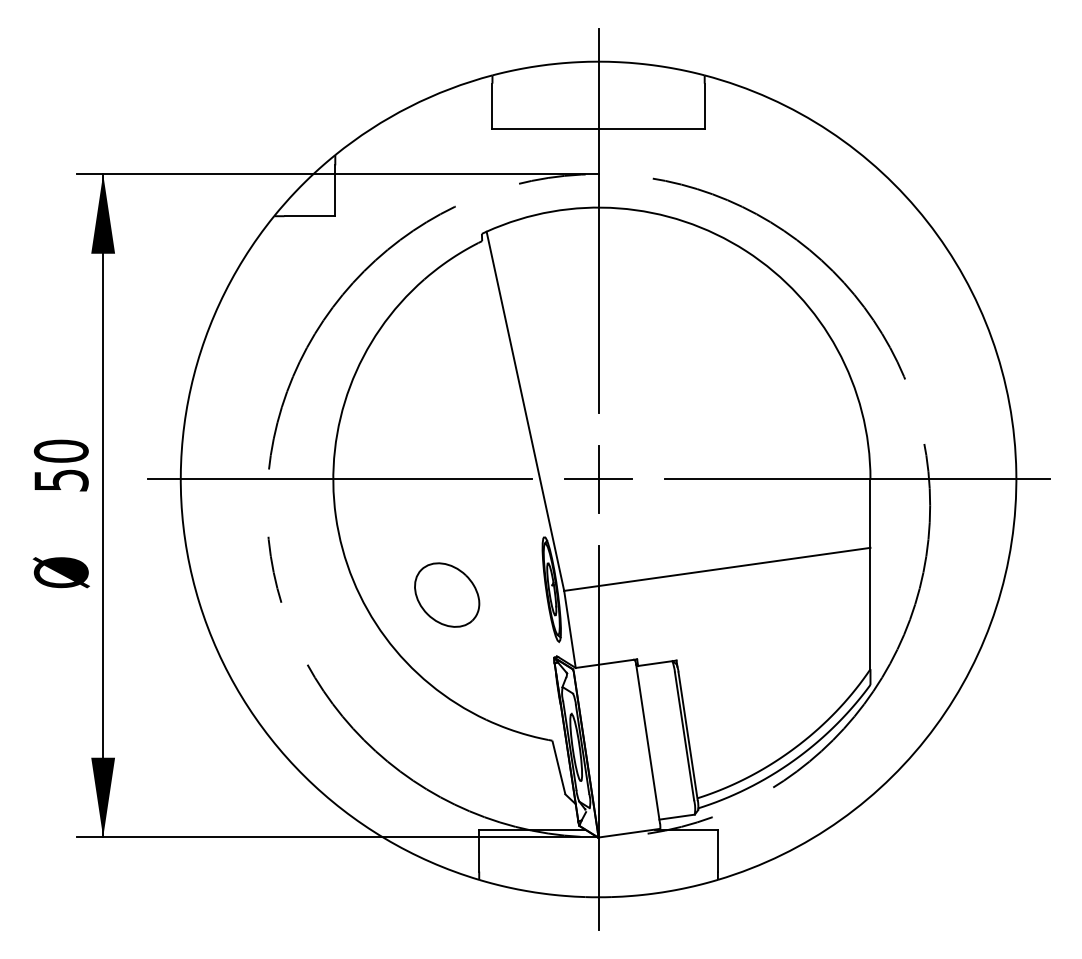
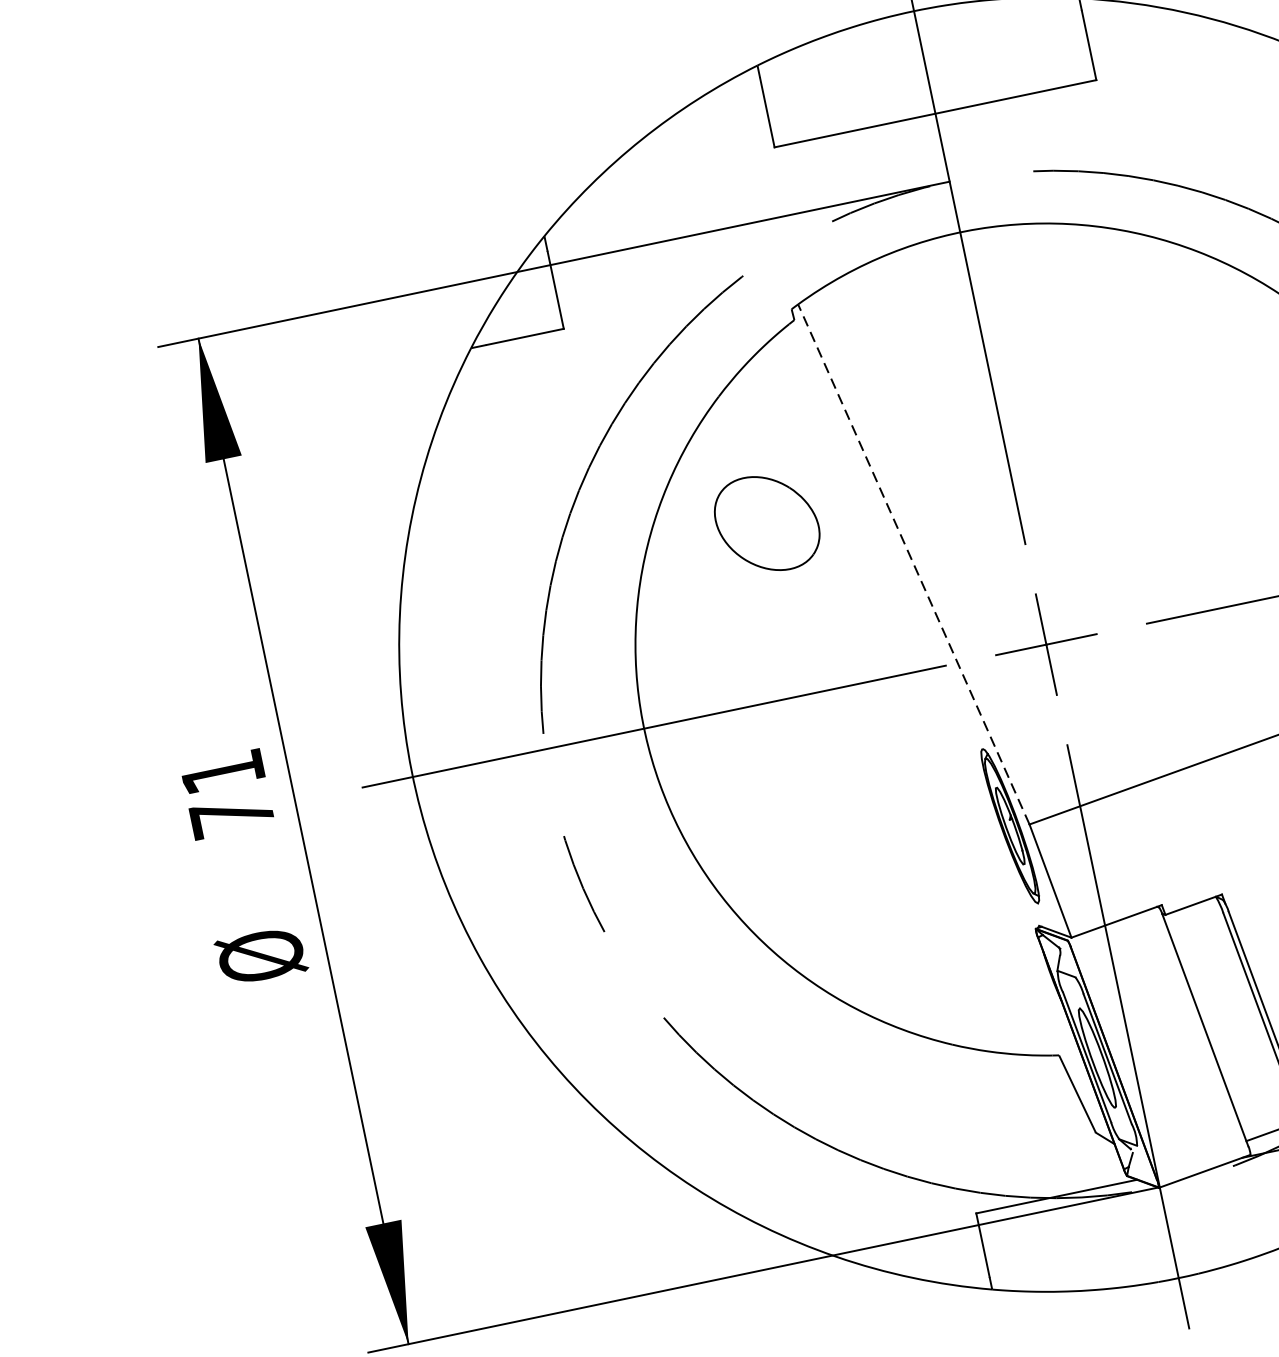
line: (525, 411) -> (914, 564), solid -> dashed
text: (60, 465) -> (226, 793), 50 -> 71
part: (447, 594) -> (767, 522), moved

